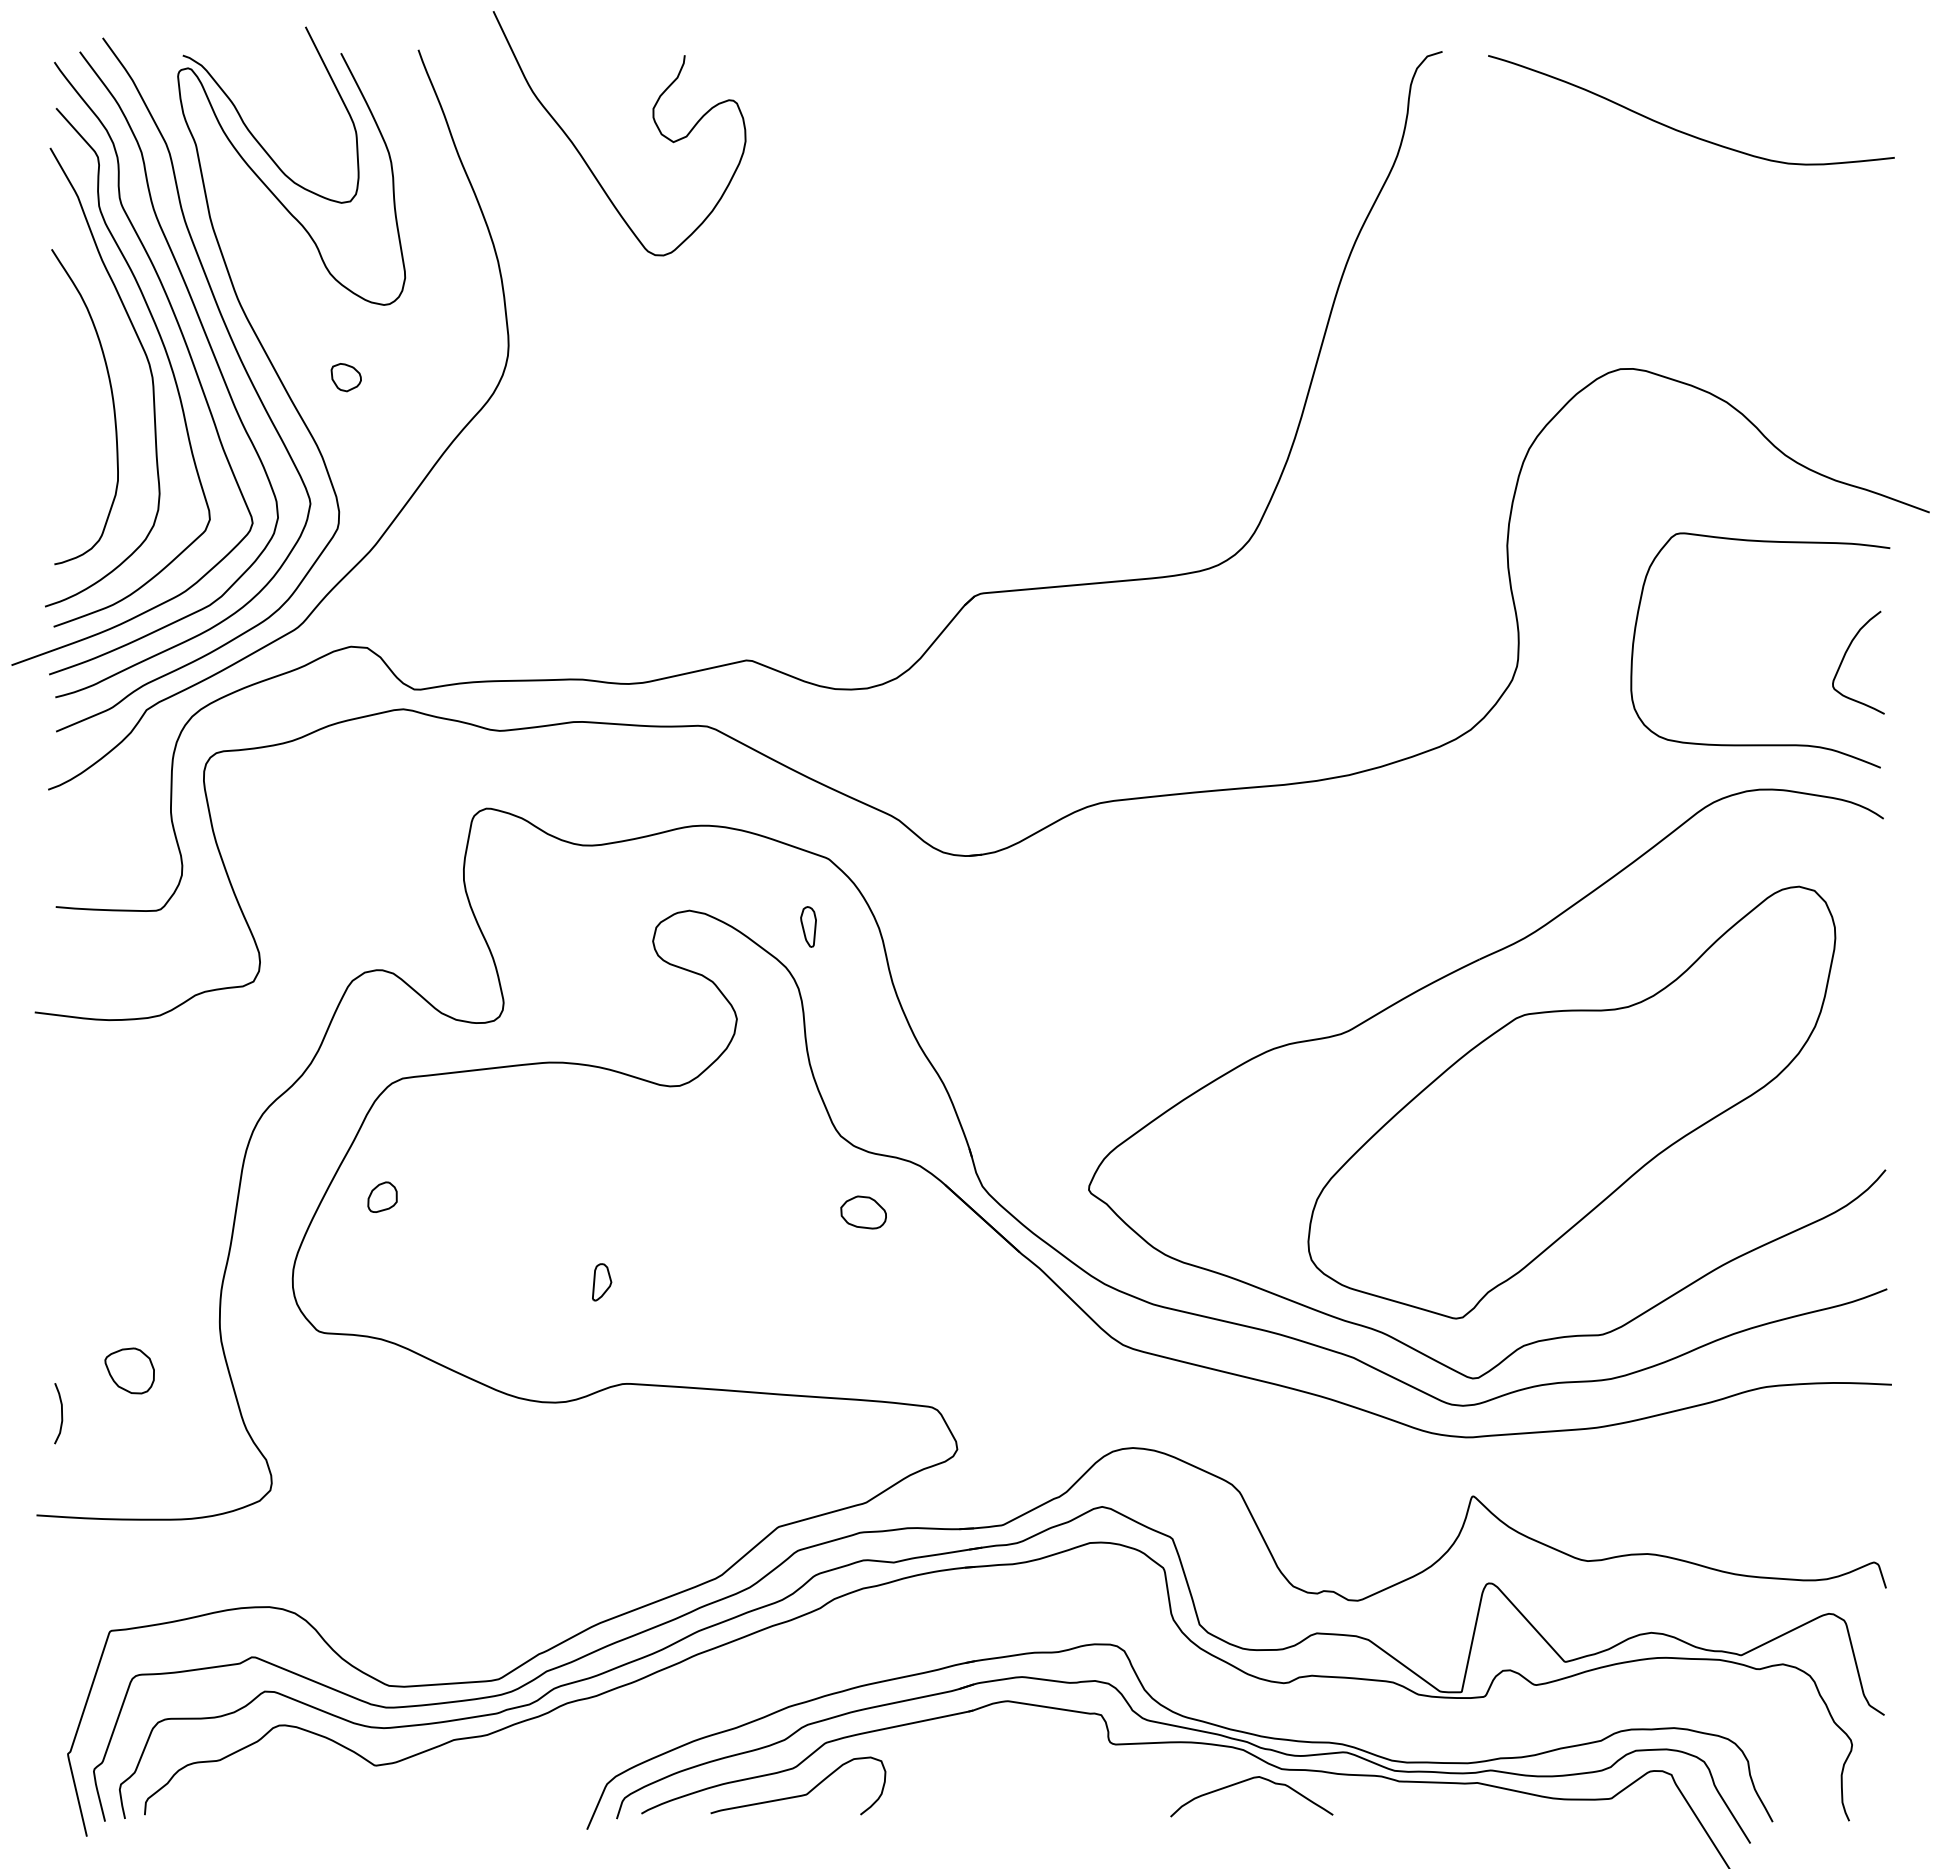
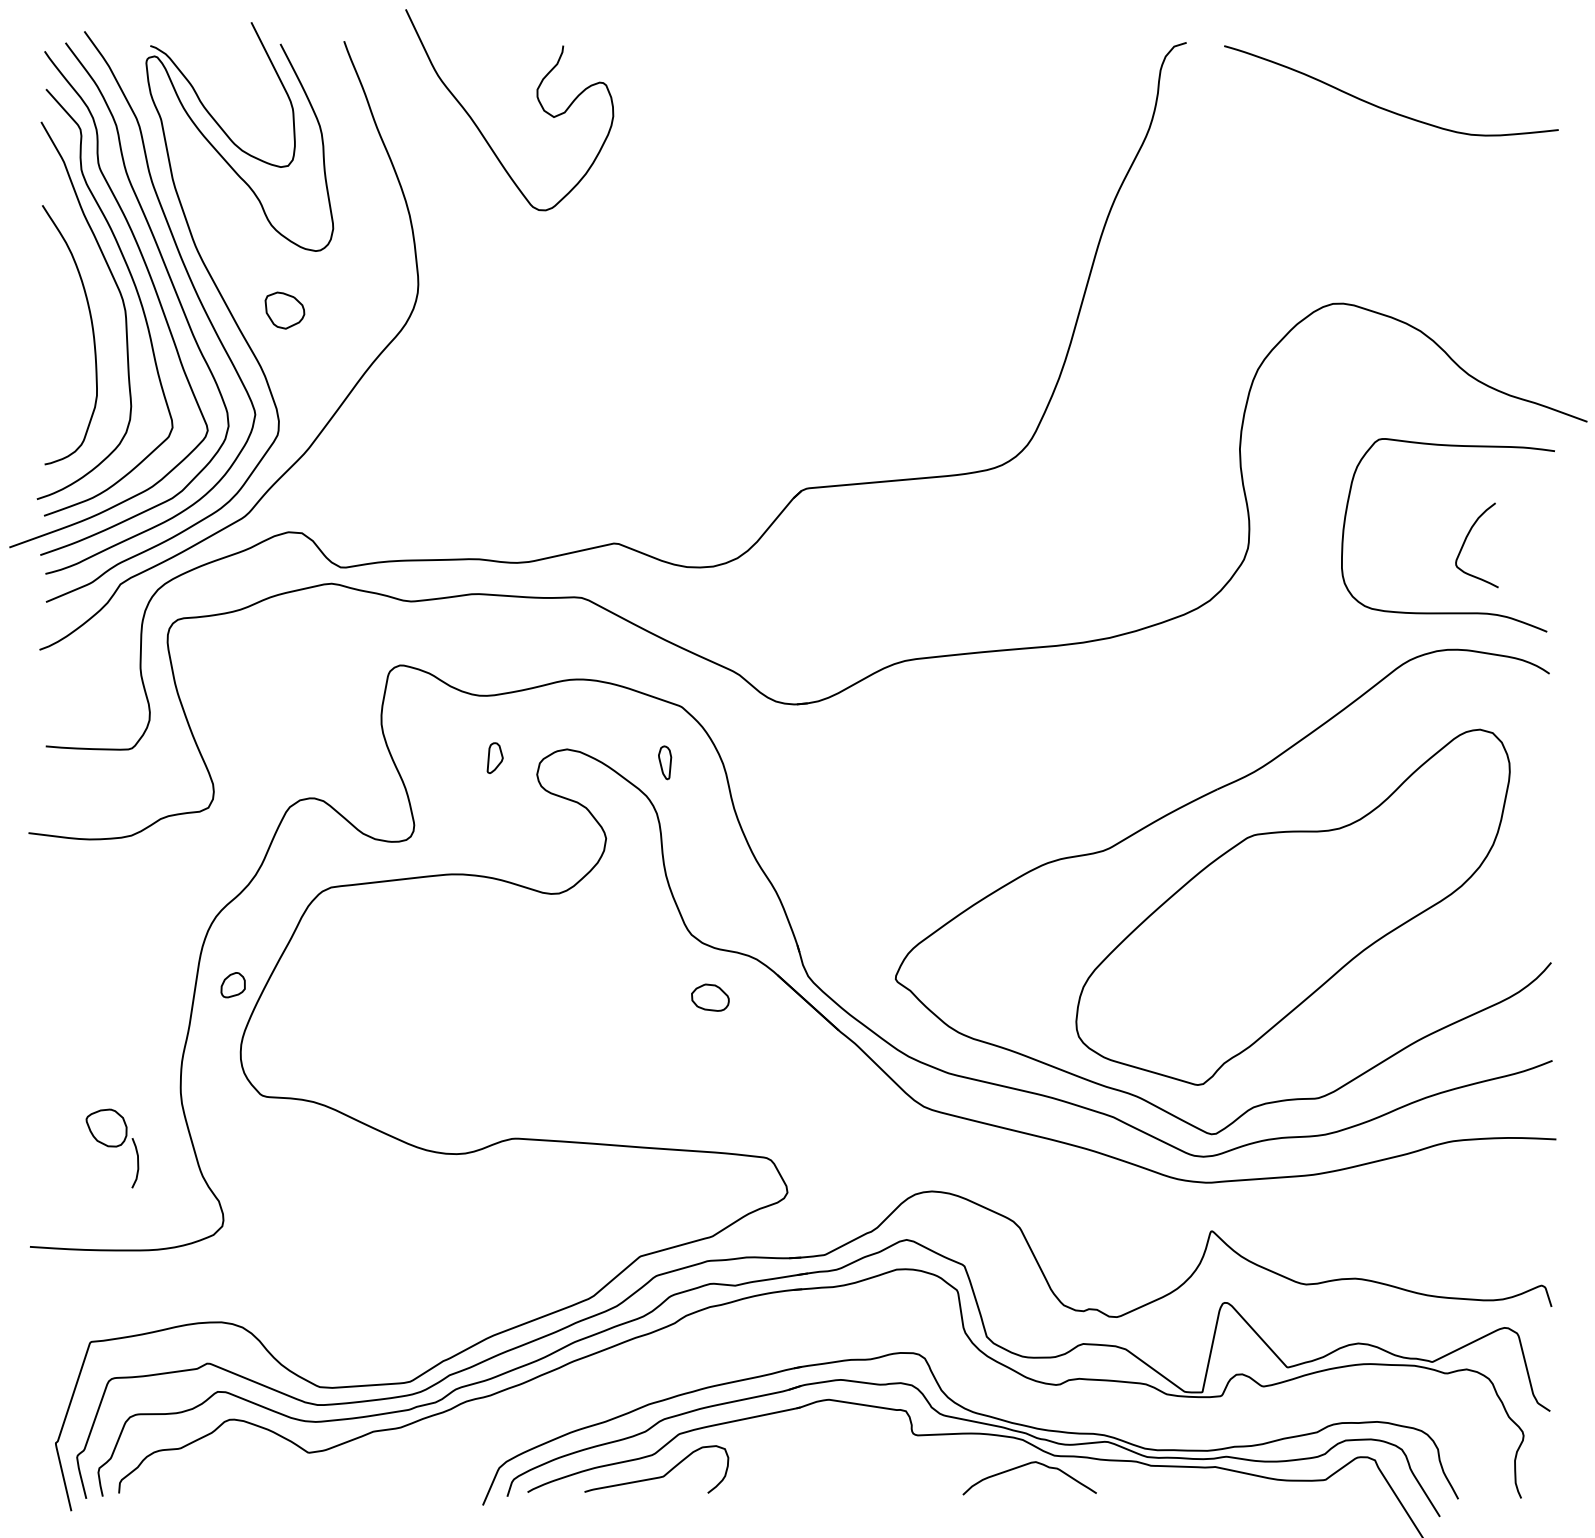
part: (345, 377) -> (284, 310), size x1.6
curve: (1845, 656) -> (1466, 540), moved
part: (382, 1196) -> (233, 984), moved
part: (602, 1282) -> (495, 758), moved
curve: (61, 1413) -> (137, 1163), moved

